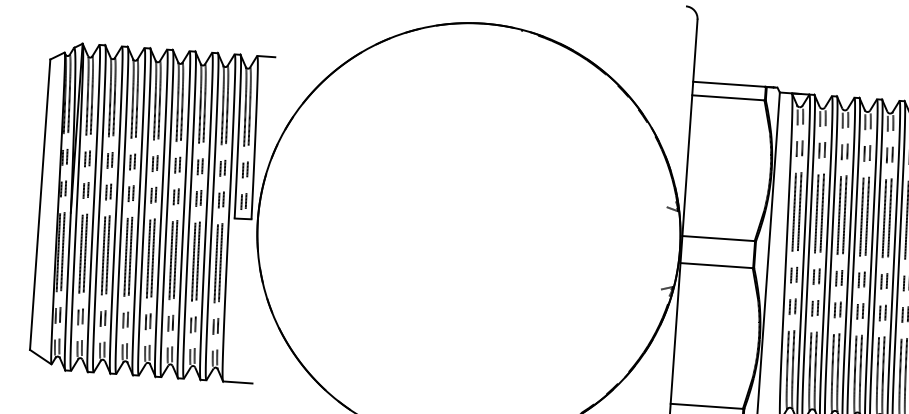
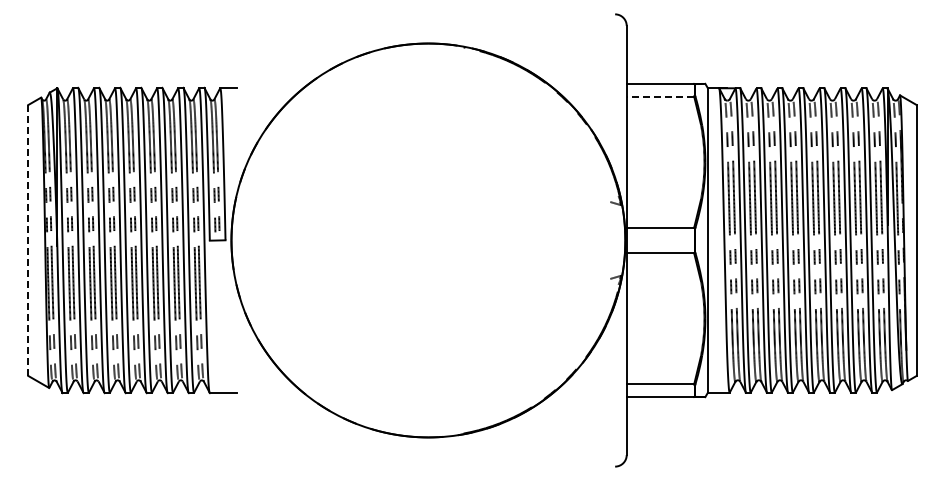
line: (728, 97) -> (660, 96), solid -> dashed
line: (40, 204) -> (28, 240), solid -> dashed

